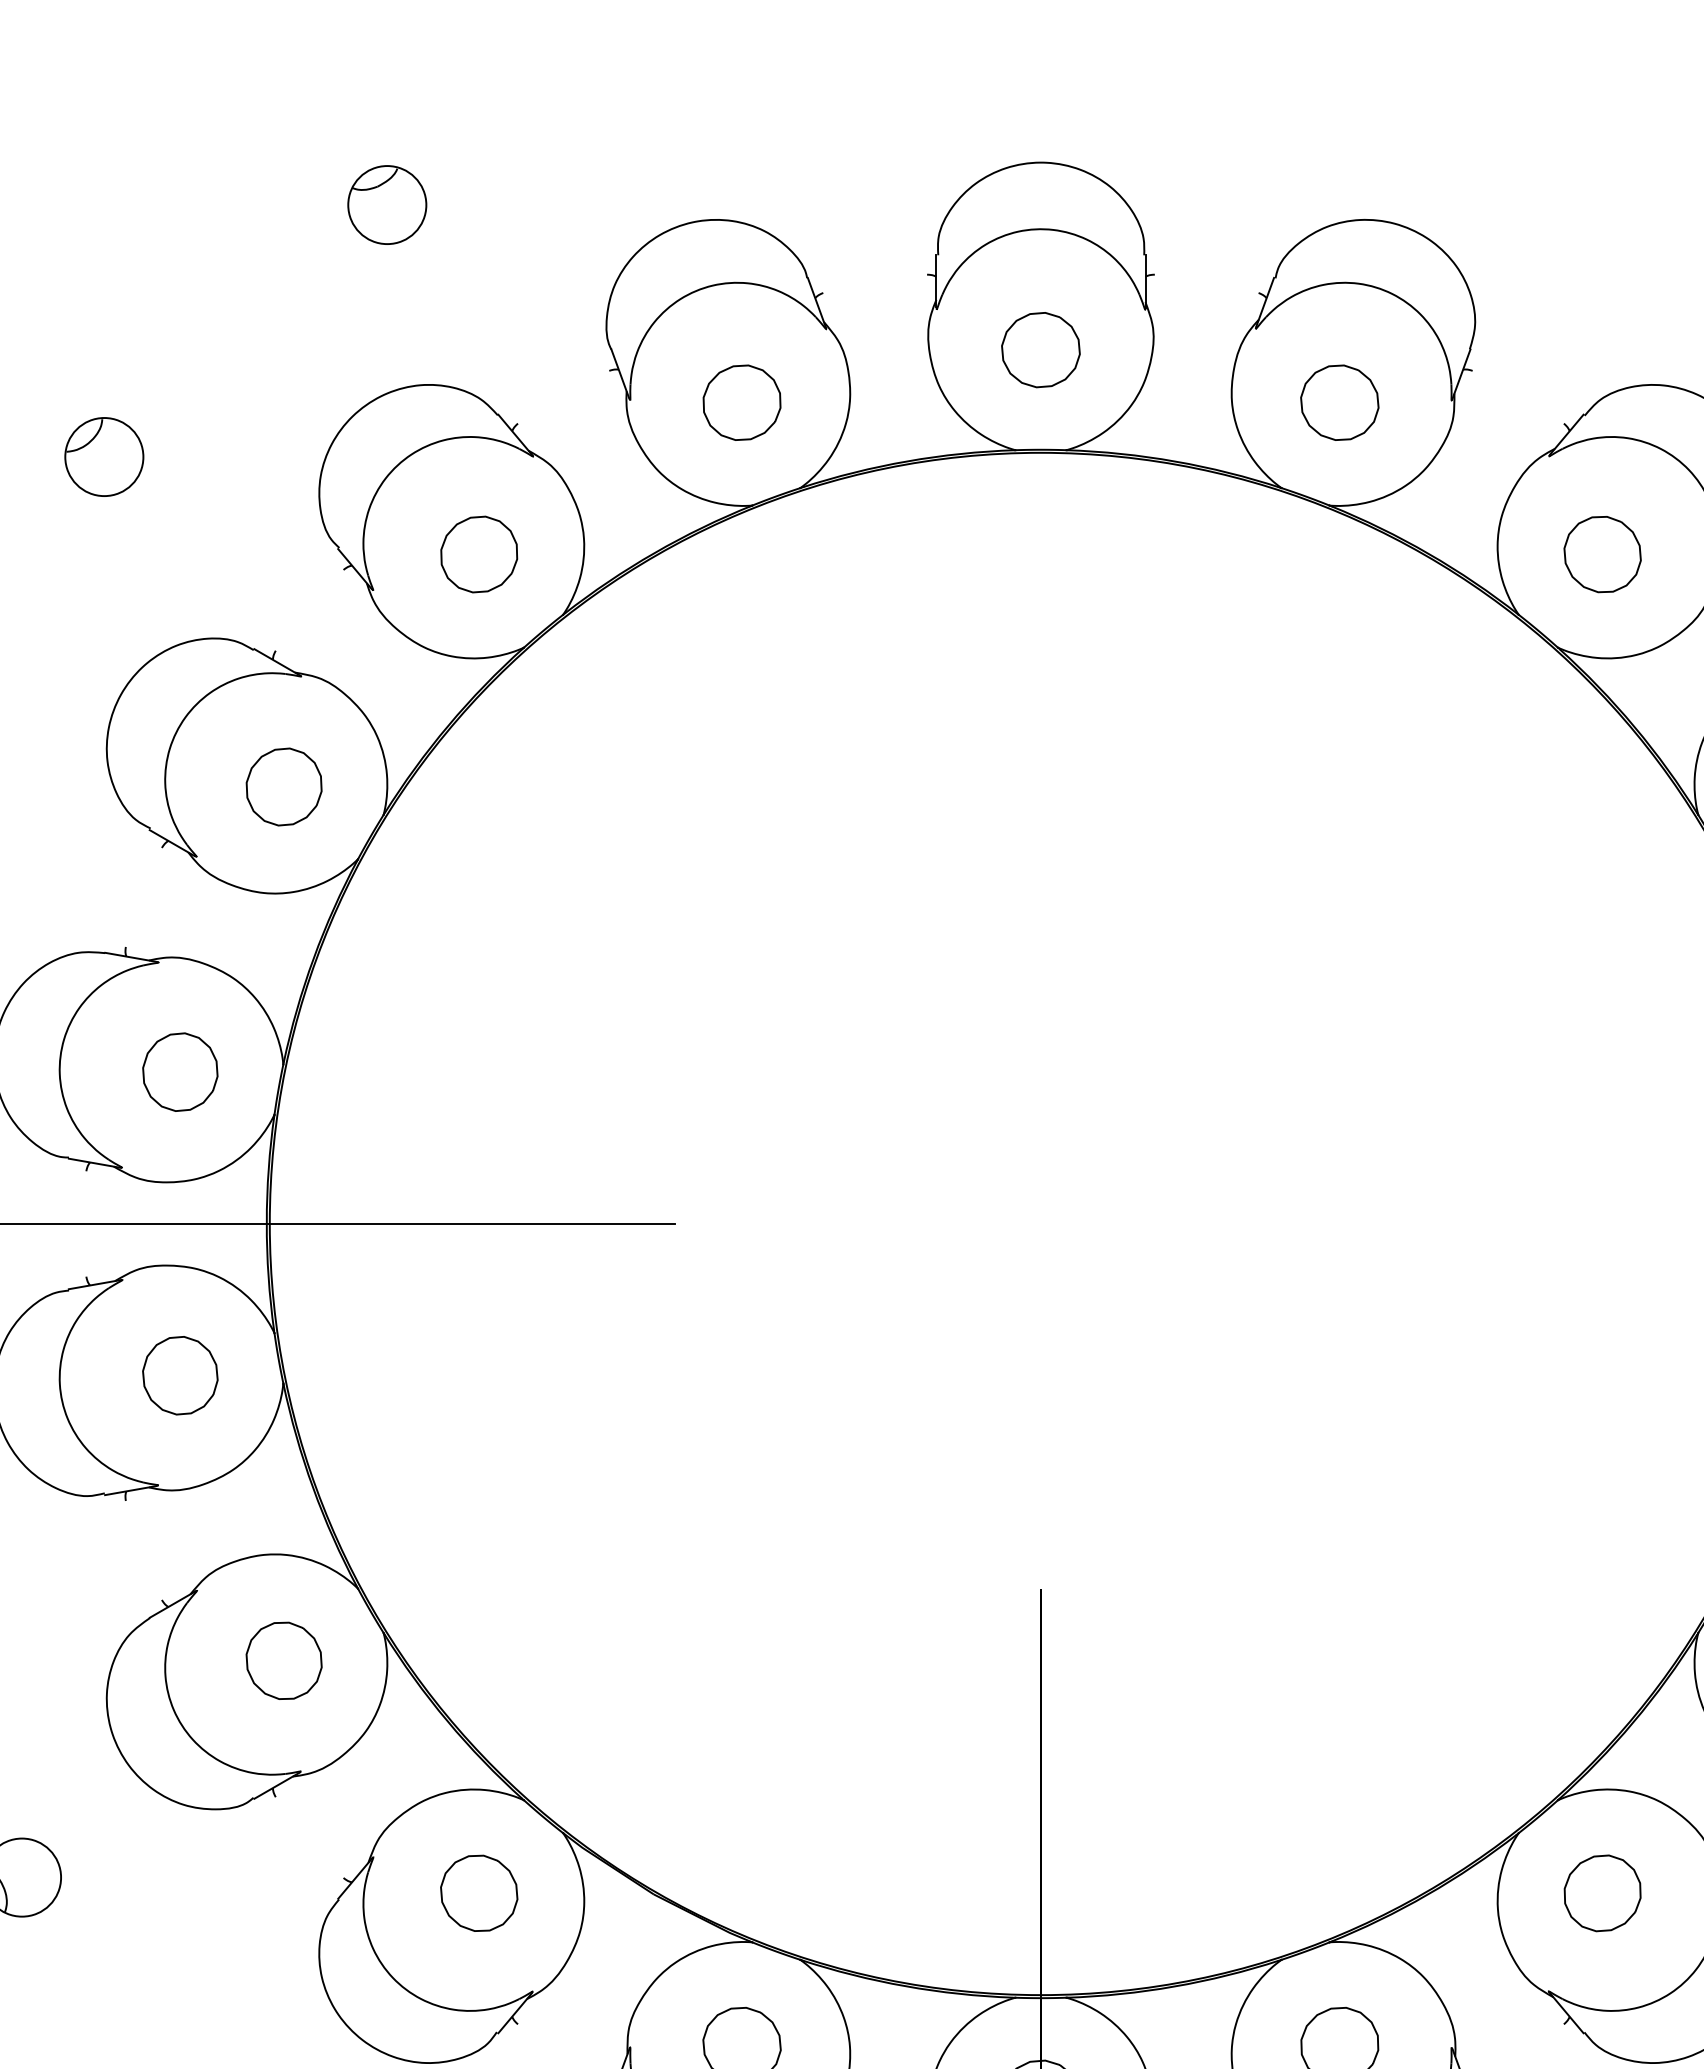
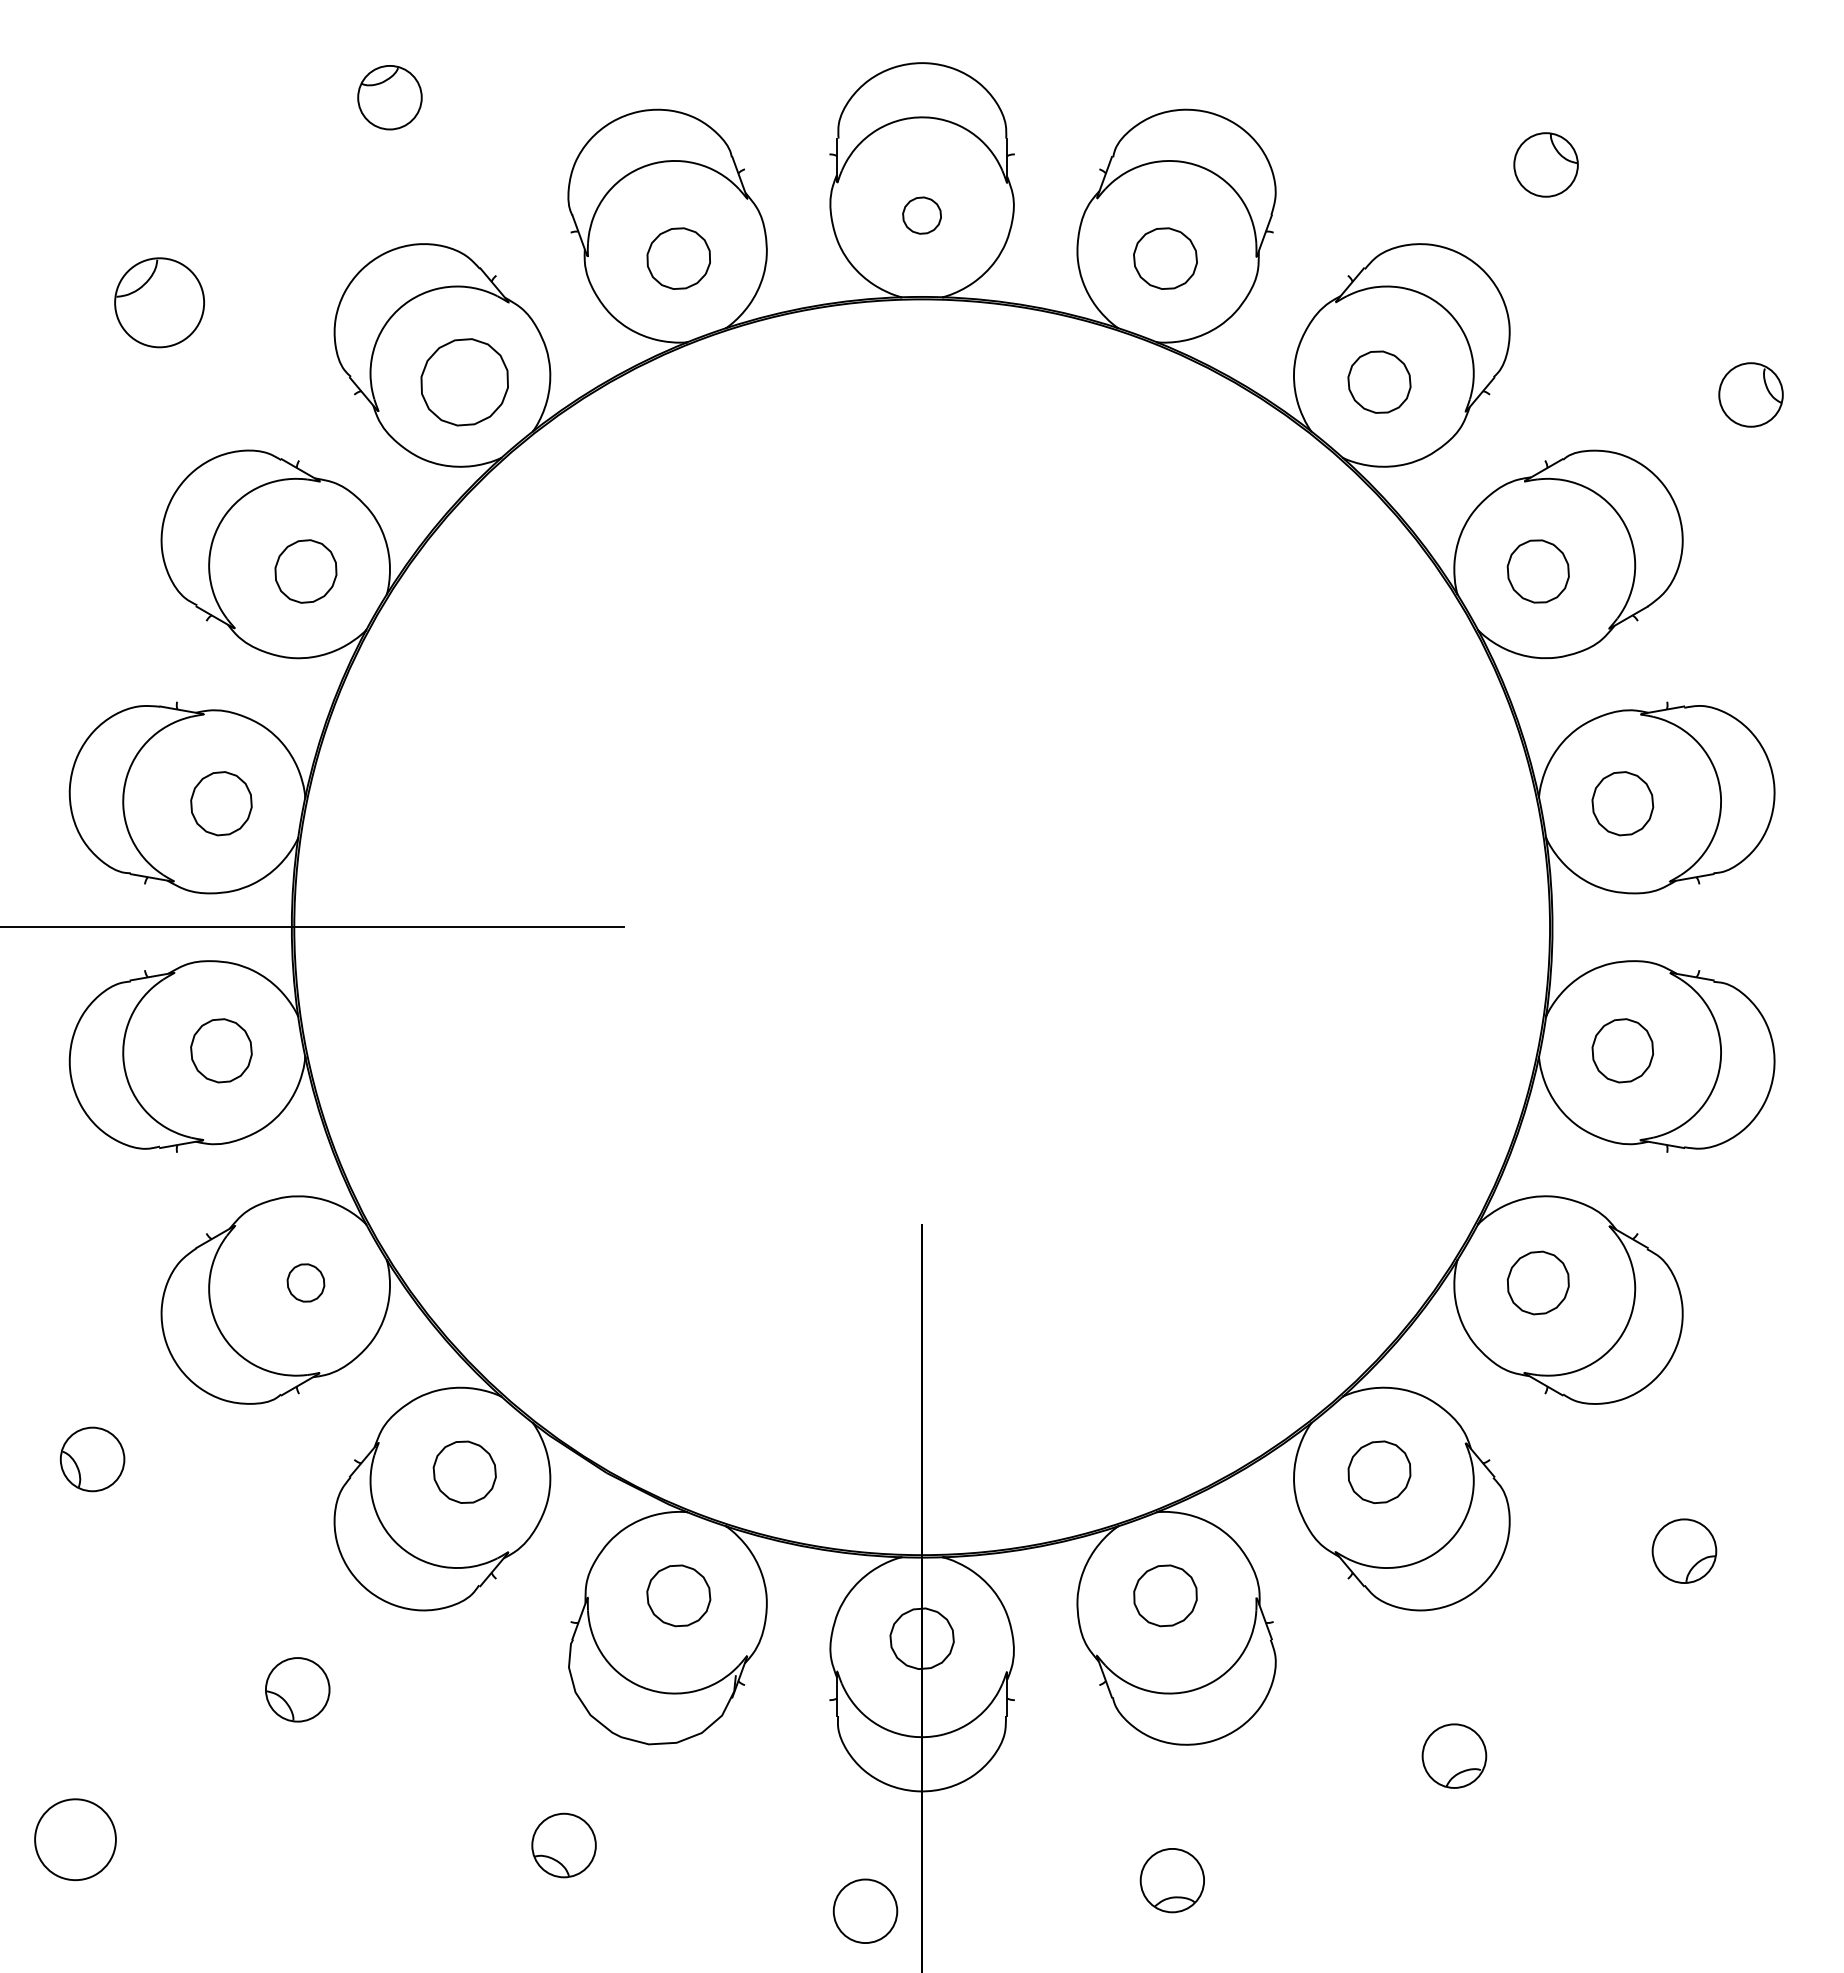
part: (1040, 349) -> (921, 215), size x0.6
part: (104, 456) -> (159, 302), size x1.4
part: (478, 553) -> (464, 381), size x1.4
part: (283, 1660) -> (305, 1282), size x0.6

